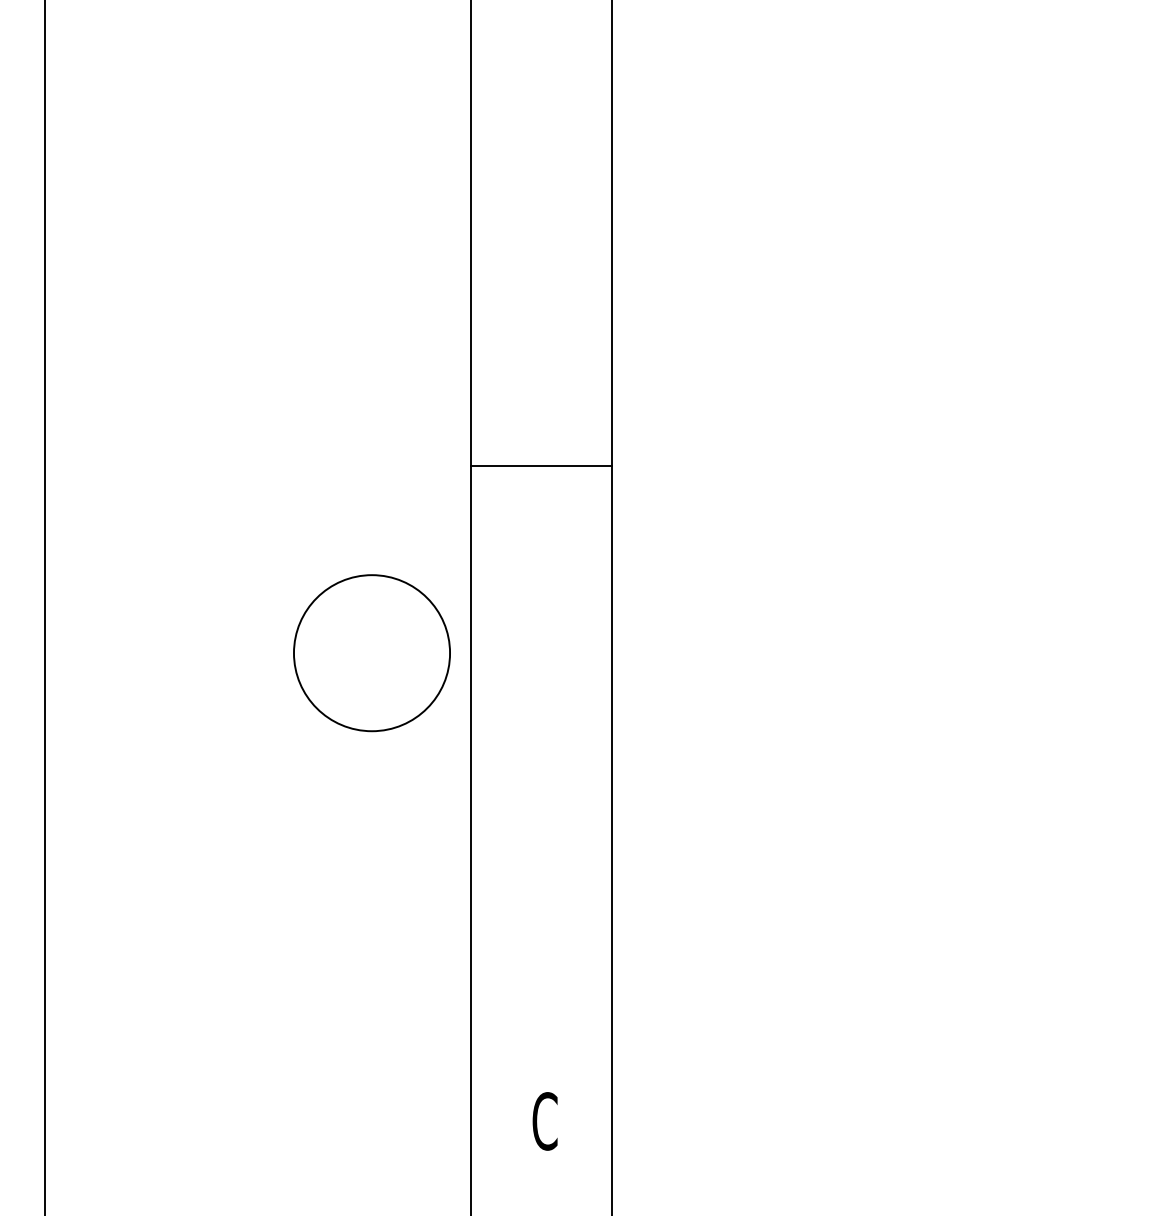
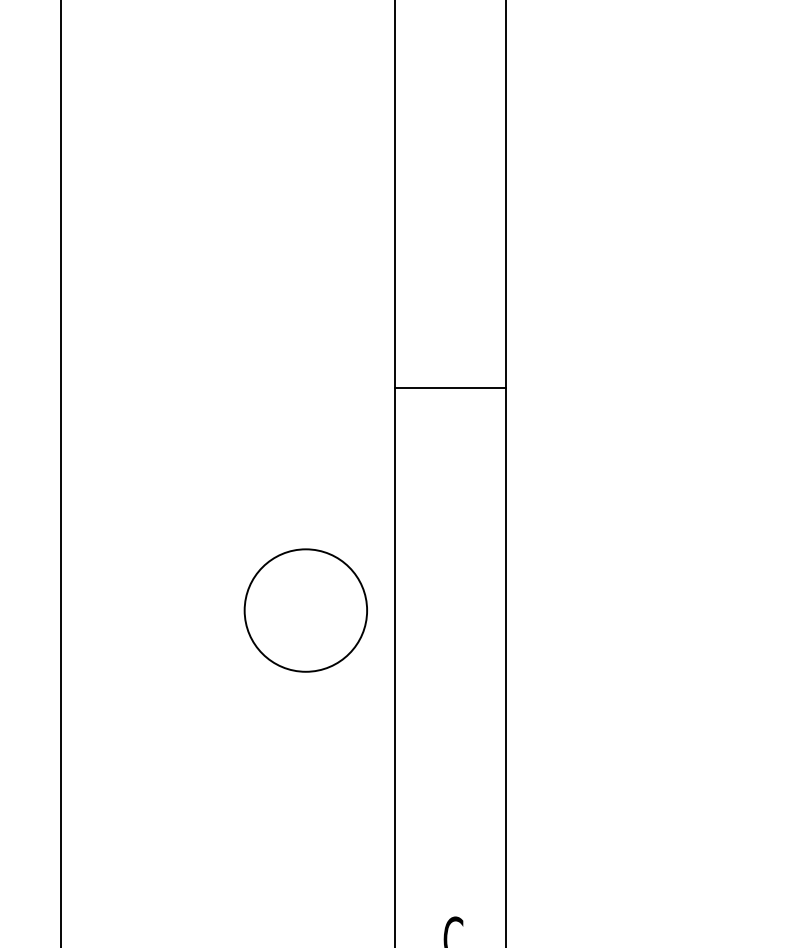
line: (541, 466) -> (450, 387), moved
circle: (371, 653) -> (305, 610), moved

